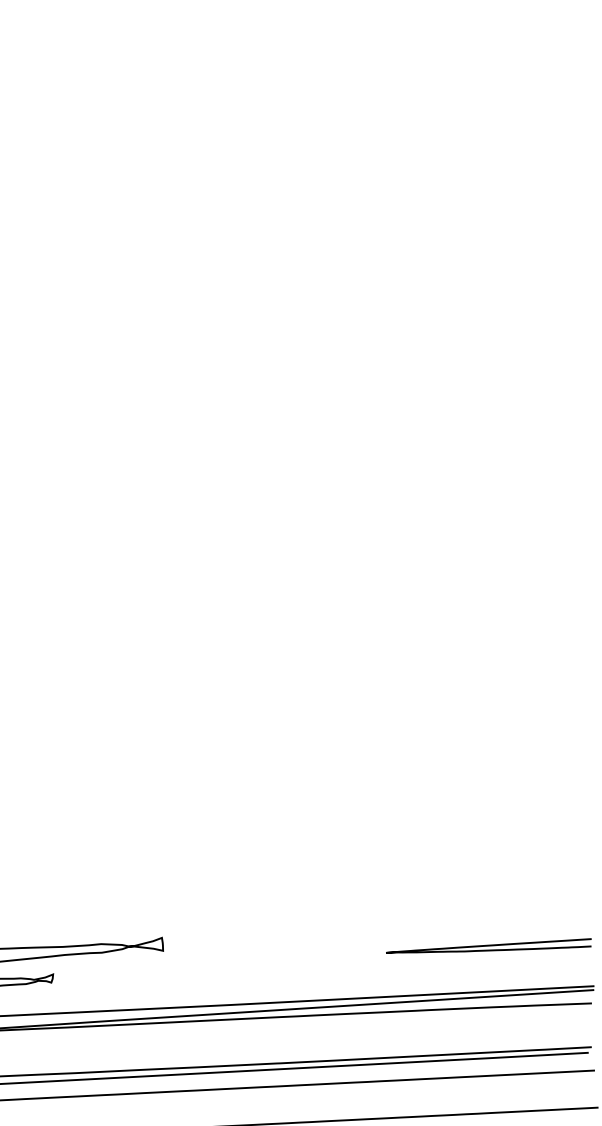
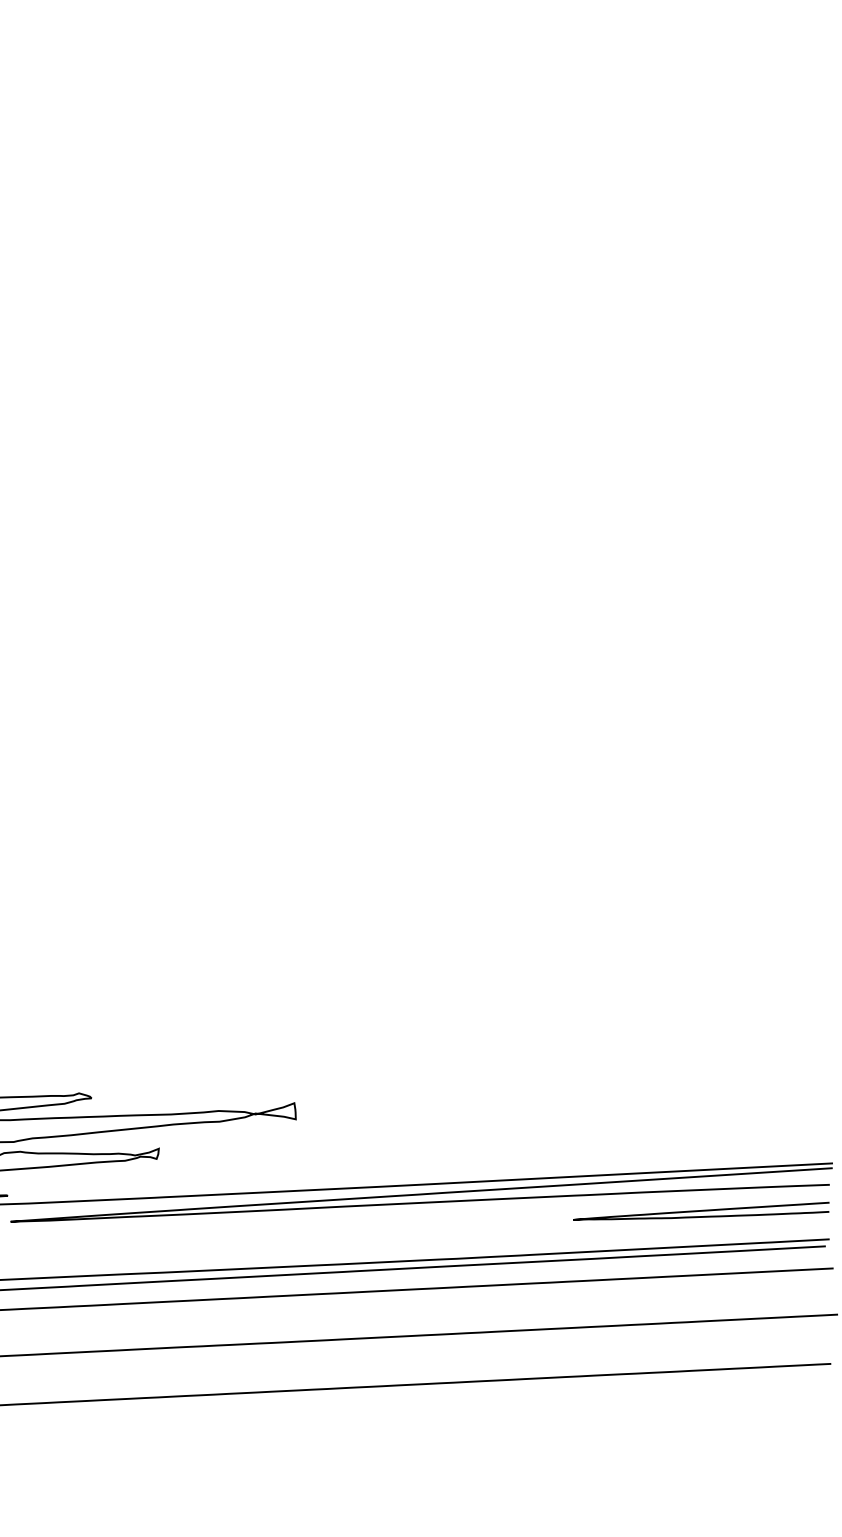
curve: (488, 945) -> (701, 1210), moved

